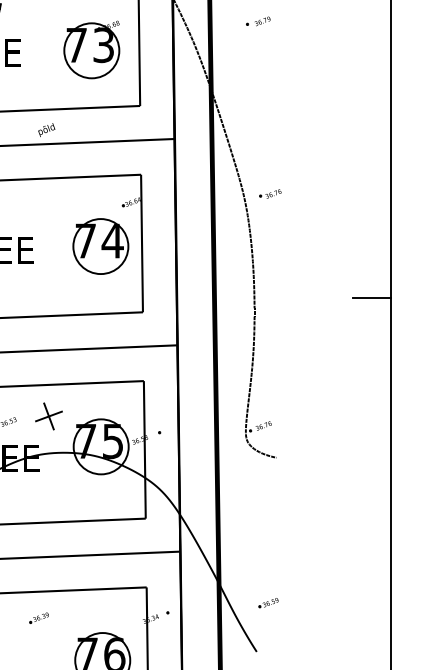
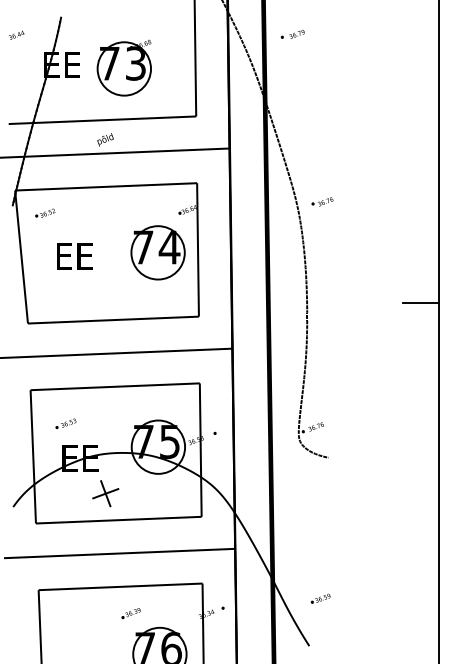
part: (257, 20) -> (292, 33), moved
part: (90, 49) -> (123, 67), moved
part: (48, 416) -> (105, 493), moved
part: (38, 618) -> (130, 613), moved

